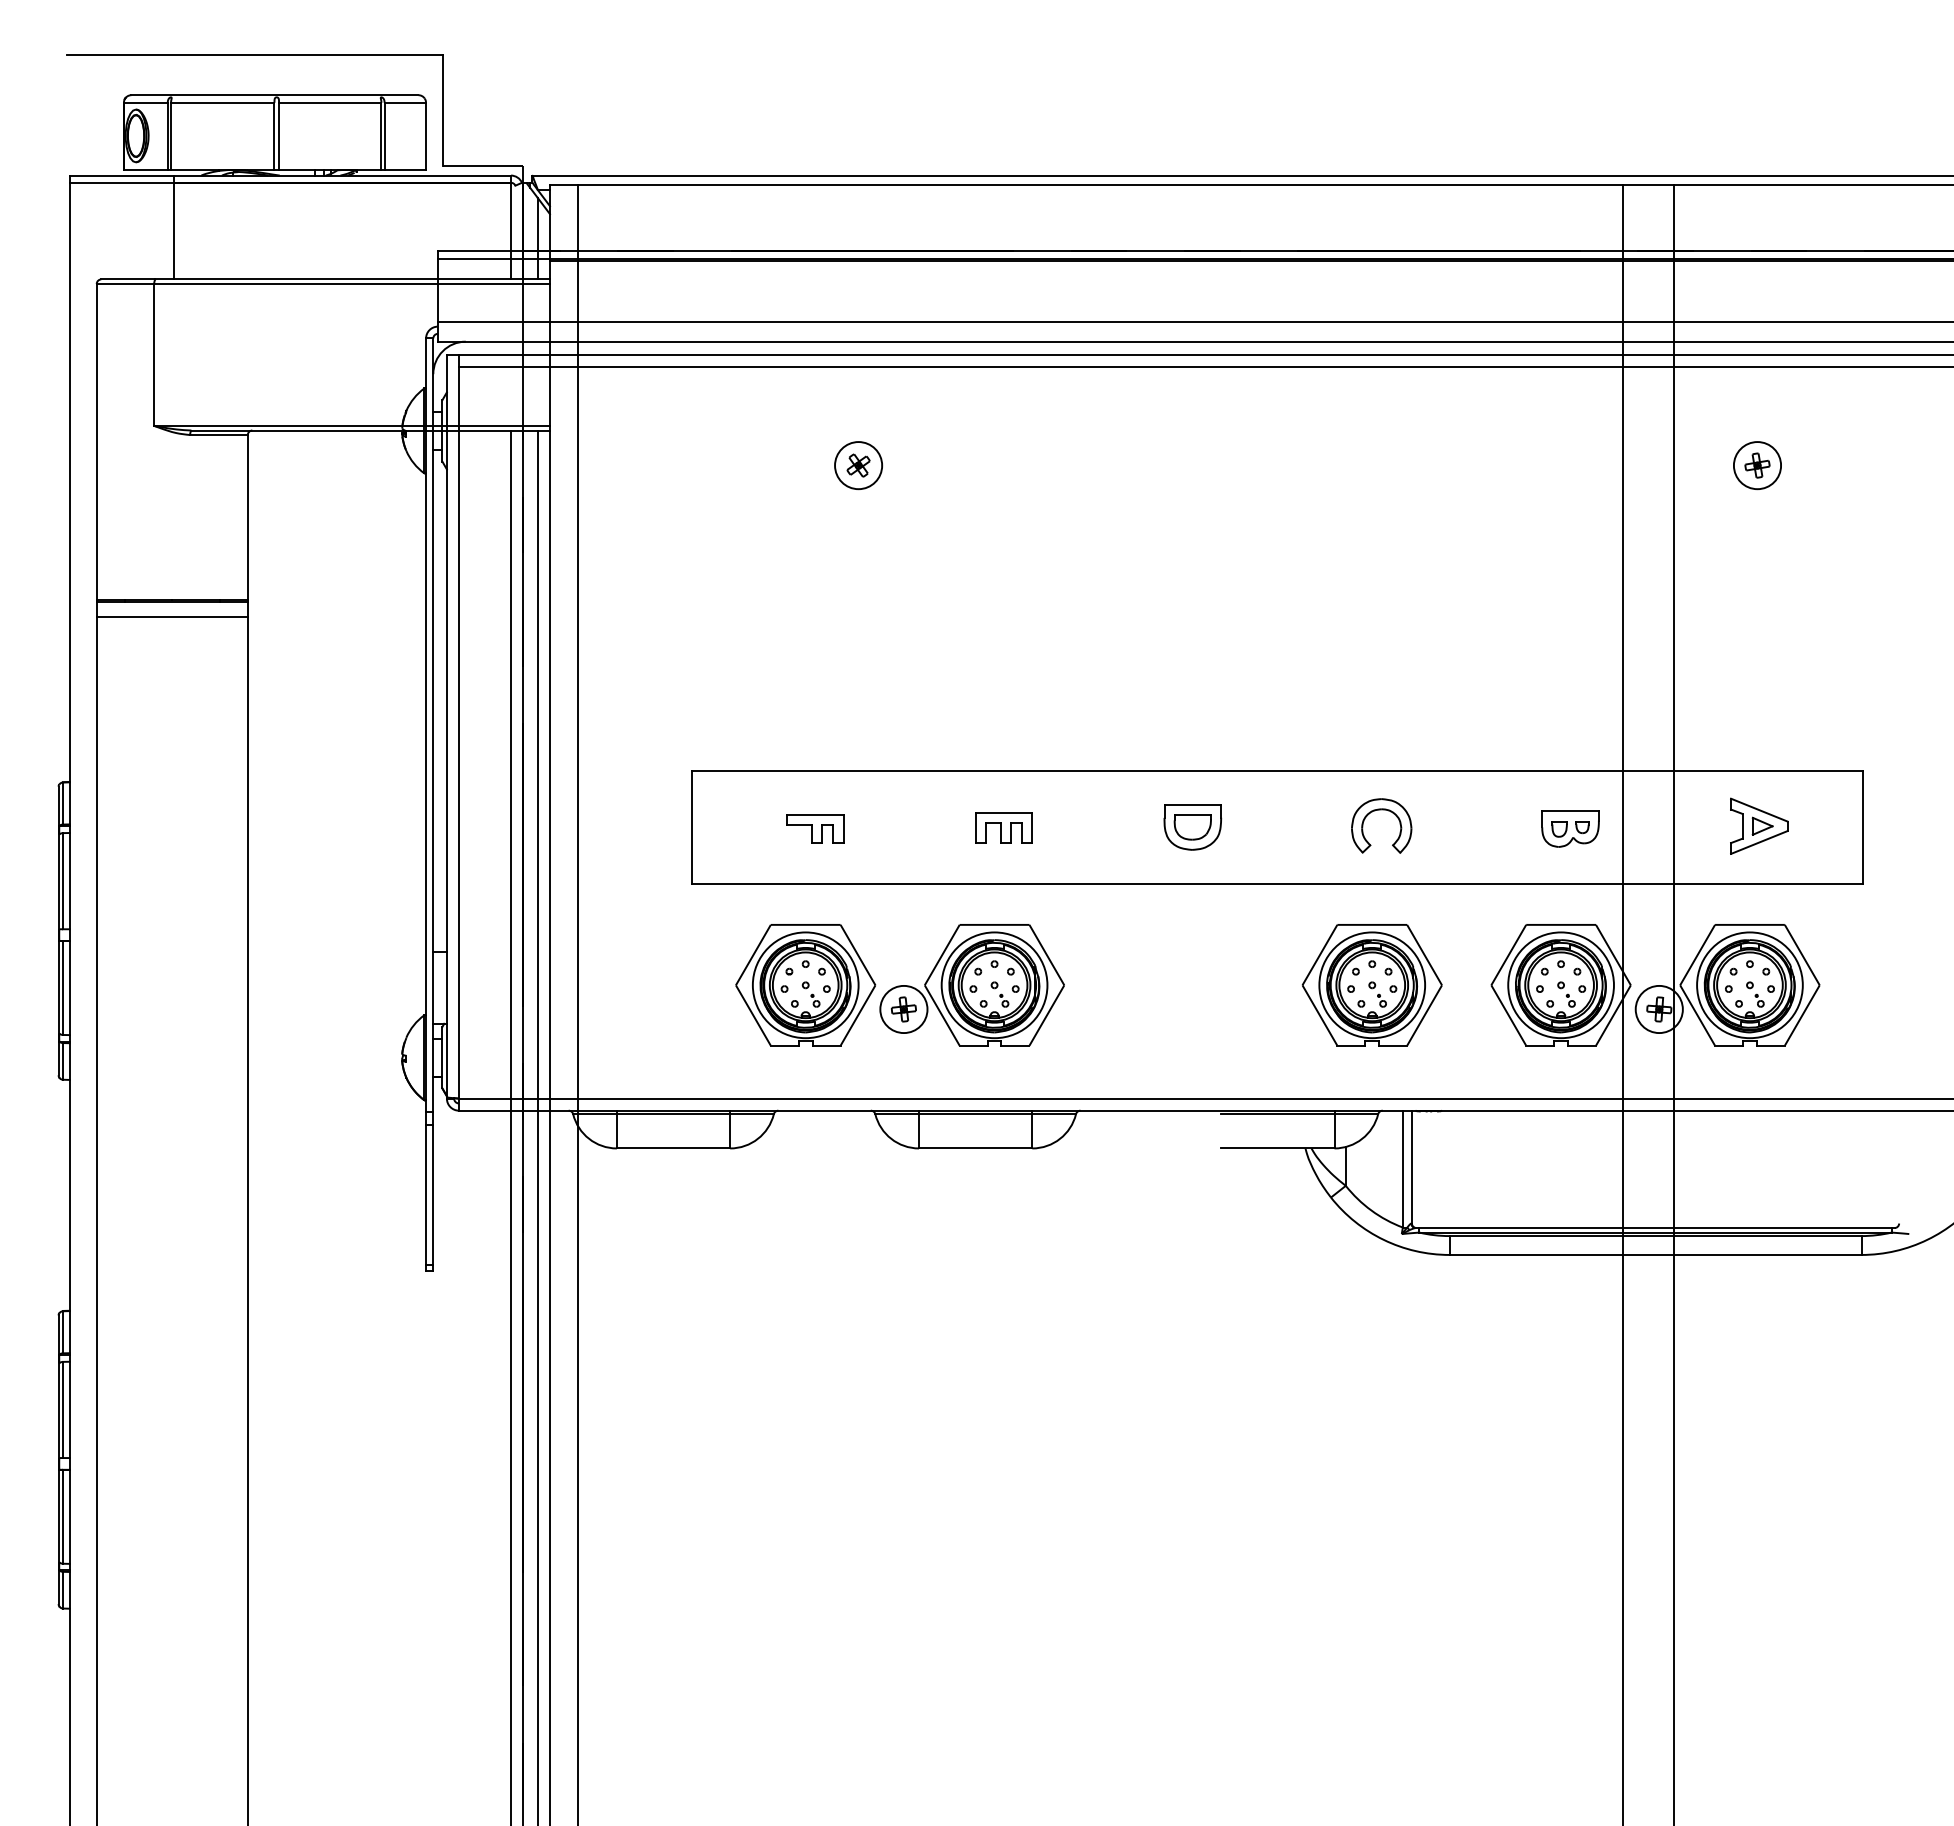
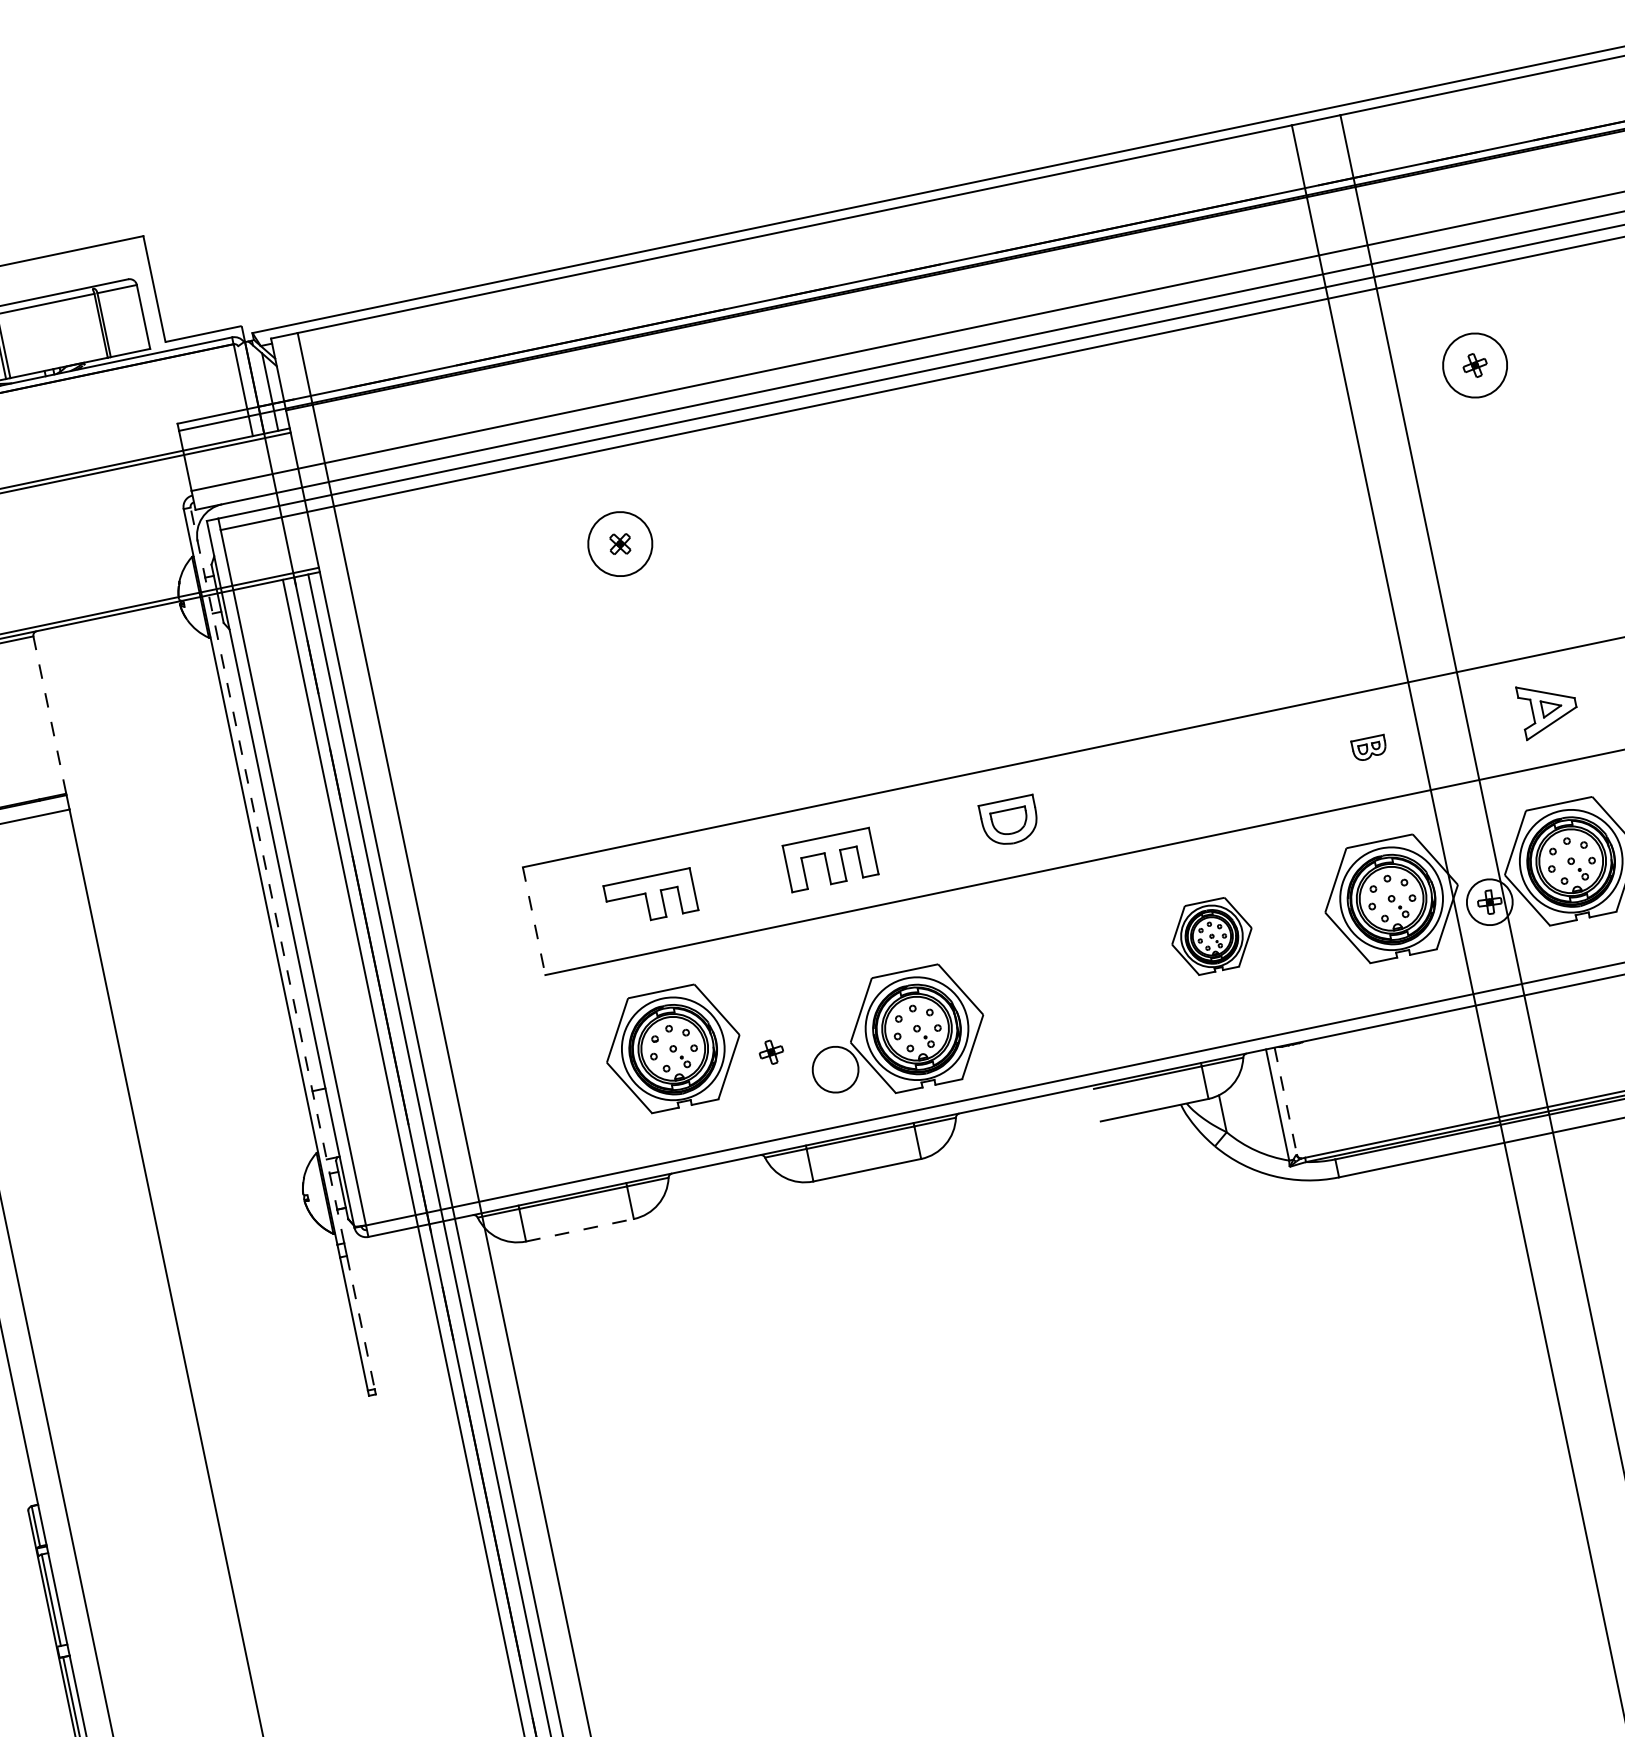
circle: (858, 465) -> (620, 544), size x1.4
circle: (1757, 465) -> (1475, 365), size x1.4
line: (247, 517) -> (49, 714), solid -> dashed
line: (433, 725) -> (267, 875), solid -> dashed
part: (1381, 810) -> (1186, 768), removed
line: (692, 827) -> (534, 921), solid -> dashed
part: (1003, 827) -> (829, 859), size x1.6
part: (815, 828) -> (651, 897), size x1.6
part: (1570, 828) -> (1369, 747), size x0.6
part: (971, 985) -> (895, 1033), moved
part: (1371, 985) -> (1211, 936), size x0.6
line: (673, 1148) -> (579, 1230), solid -> dashed
line: (1411, 1167) -> (1285, 1101), solid -> dashed
line: (433, 1195) -> (361, 1322), solid -> dashed

